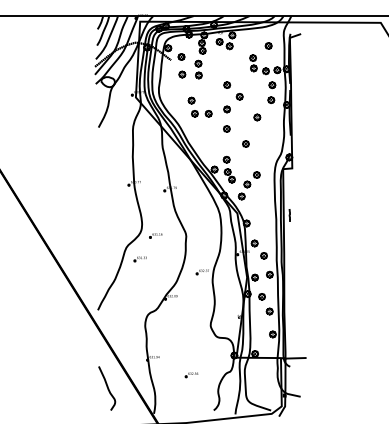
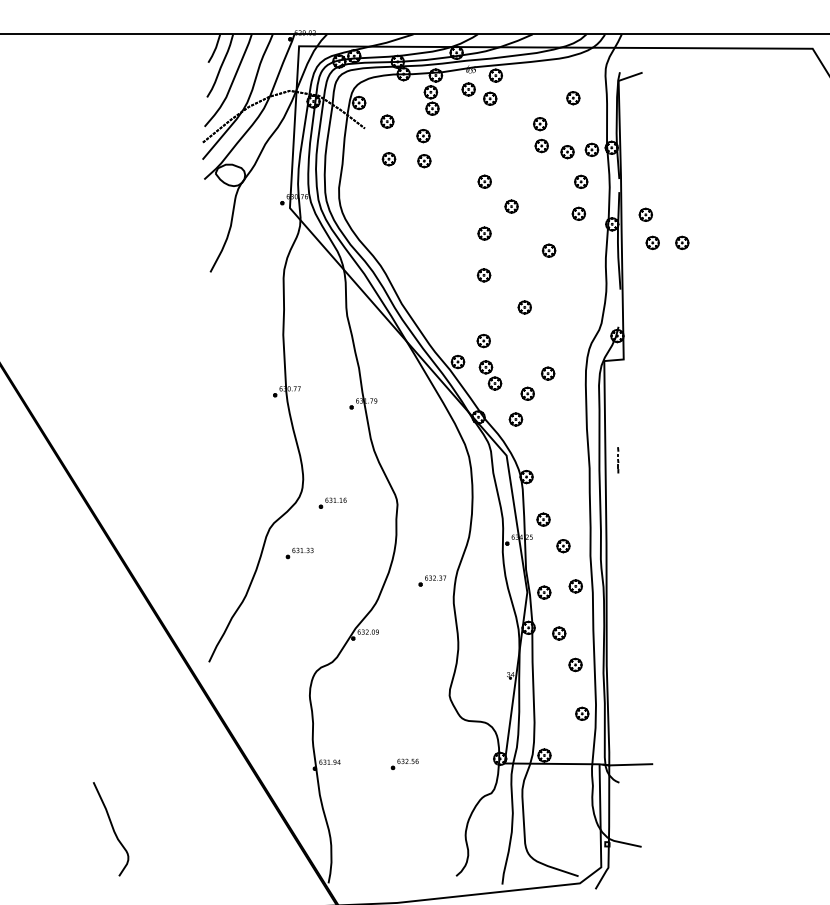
part: (199, 106) -> (662, 227), moved
part: (191, 375) -> (404, 765), moved
curve: (107, 388) -> (111, 829), moved

